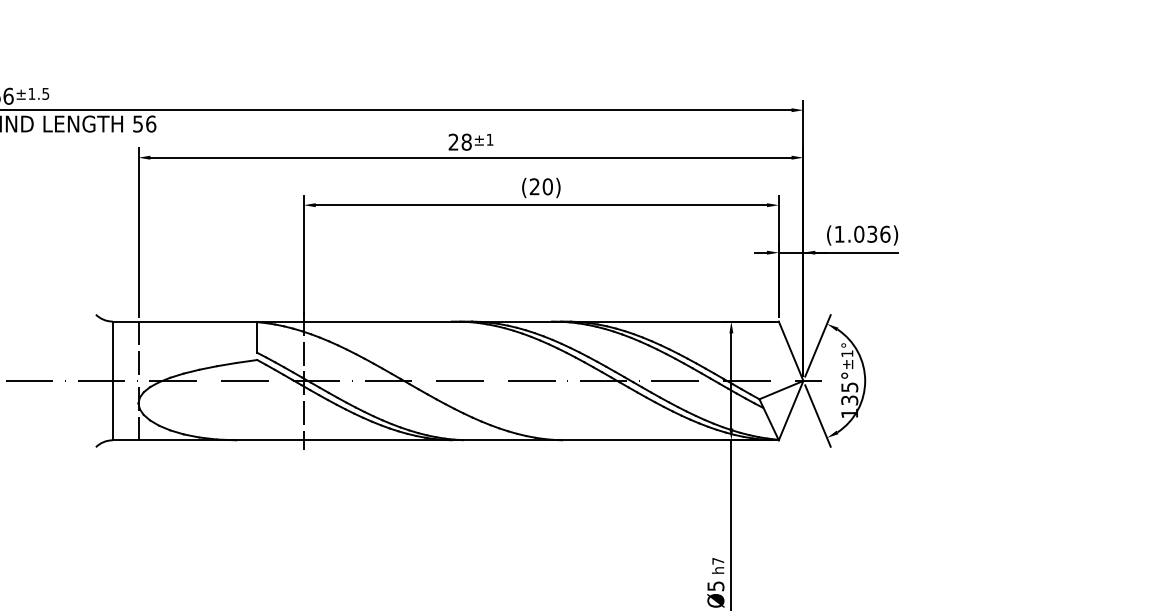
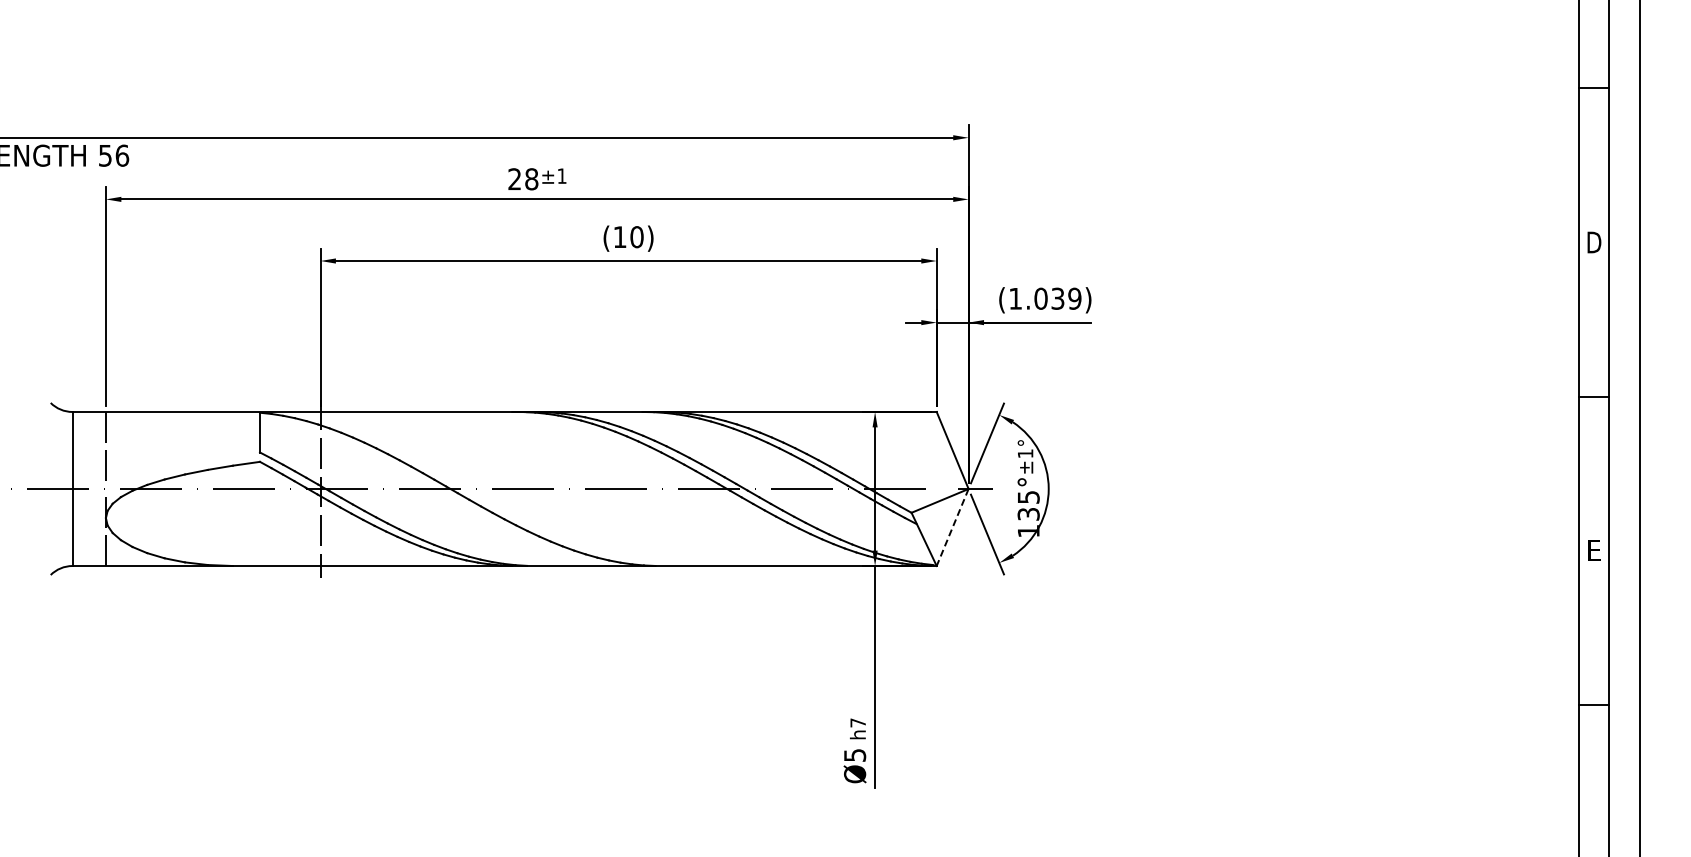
text: (534, 186) -> (619, 236), (20) -> (10)
text: (885, 234) -> (1074, 298), (1.036) -> (1.039)
line: (791, 410) -> (952, 527), solid -> dashed

